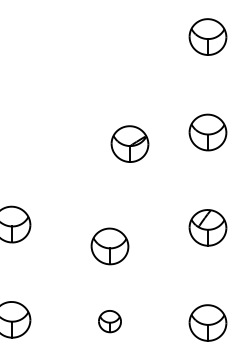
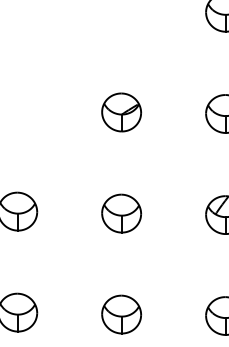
part: (129, 143) -> (121, 111), moved
part: (109, 246) -> (121, 213), moved
part: (109, 321) -> (121, 314), size x1.67

